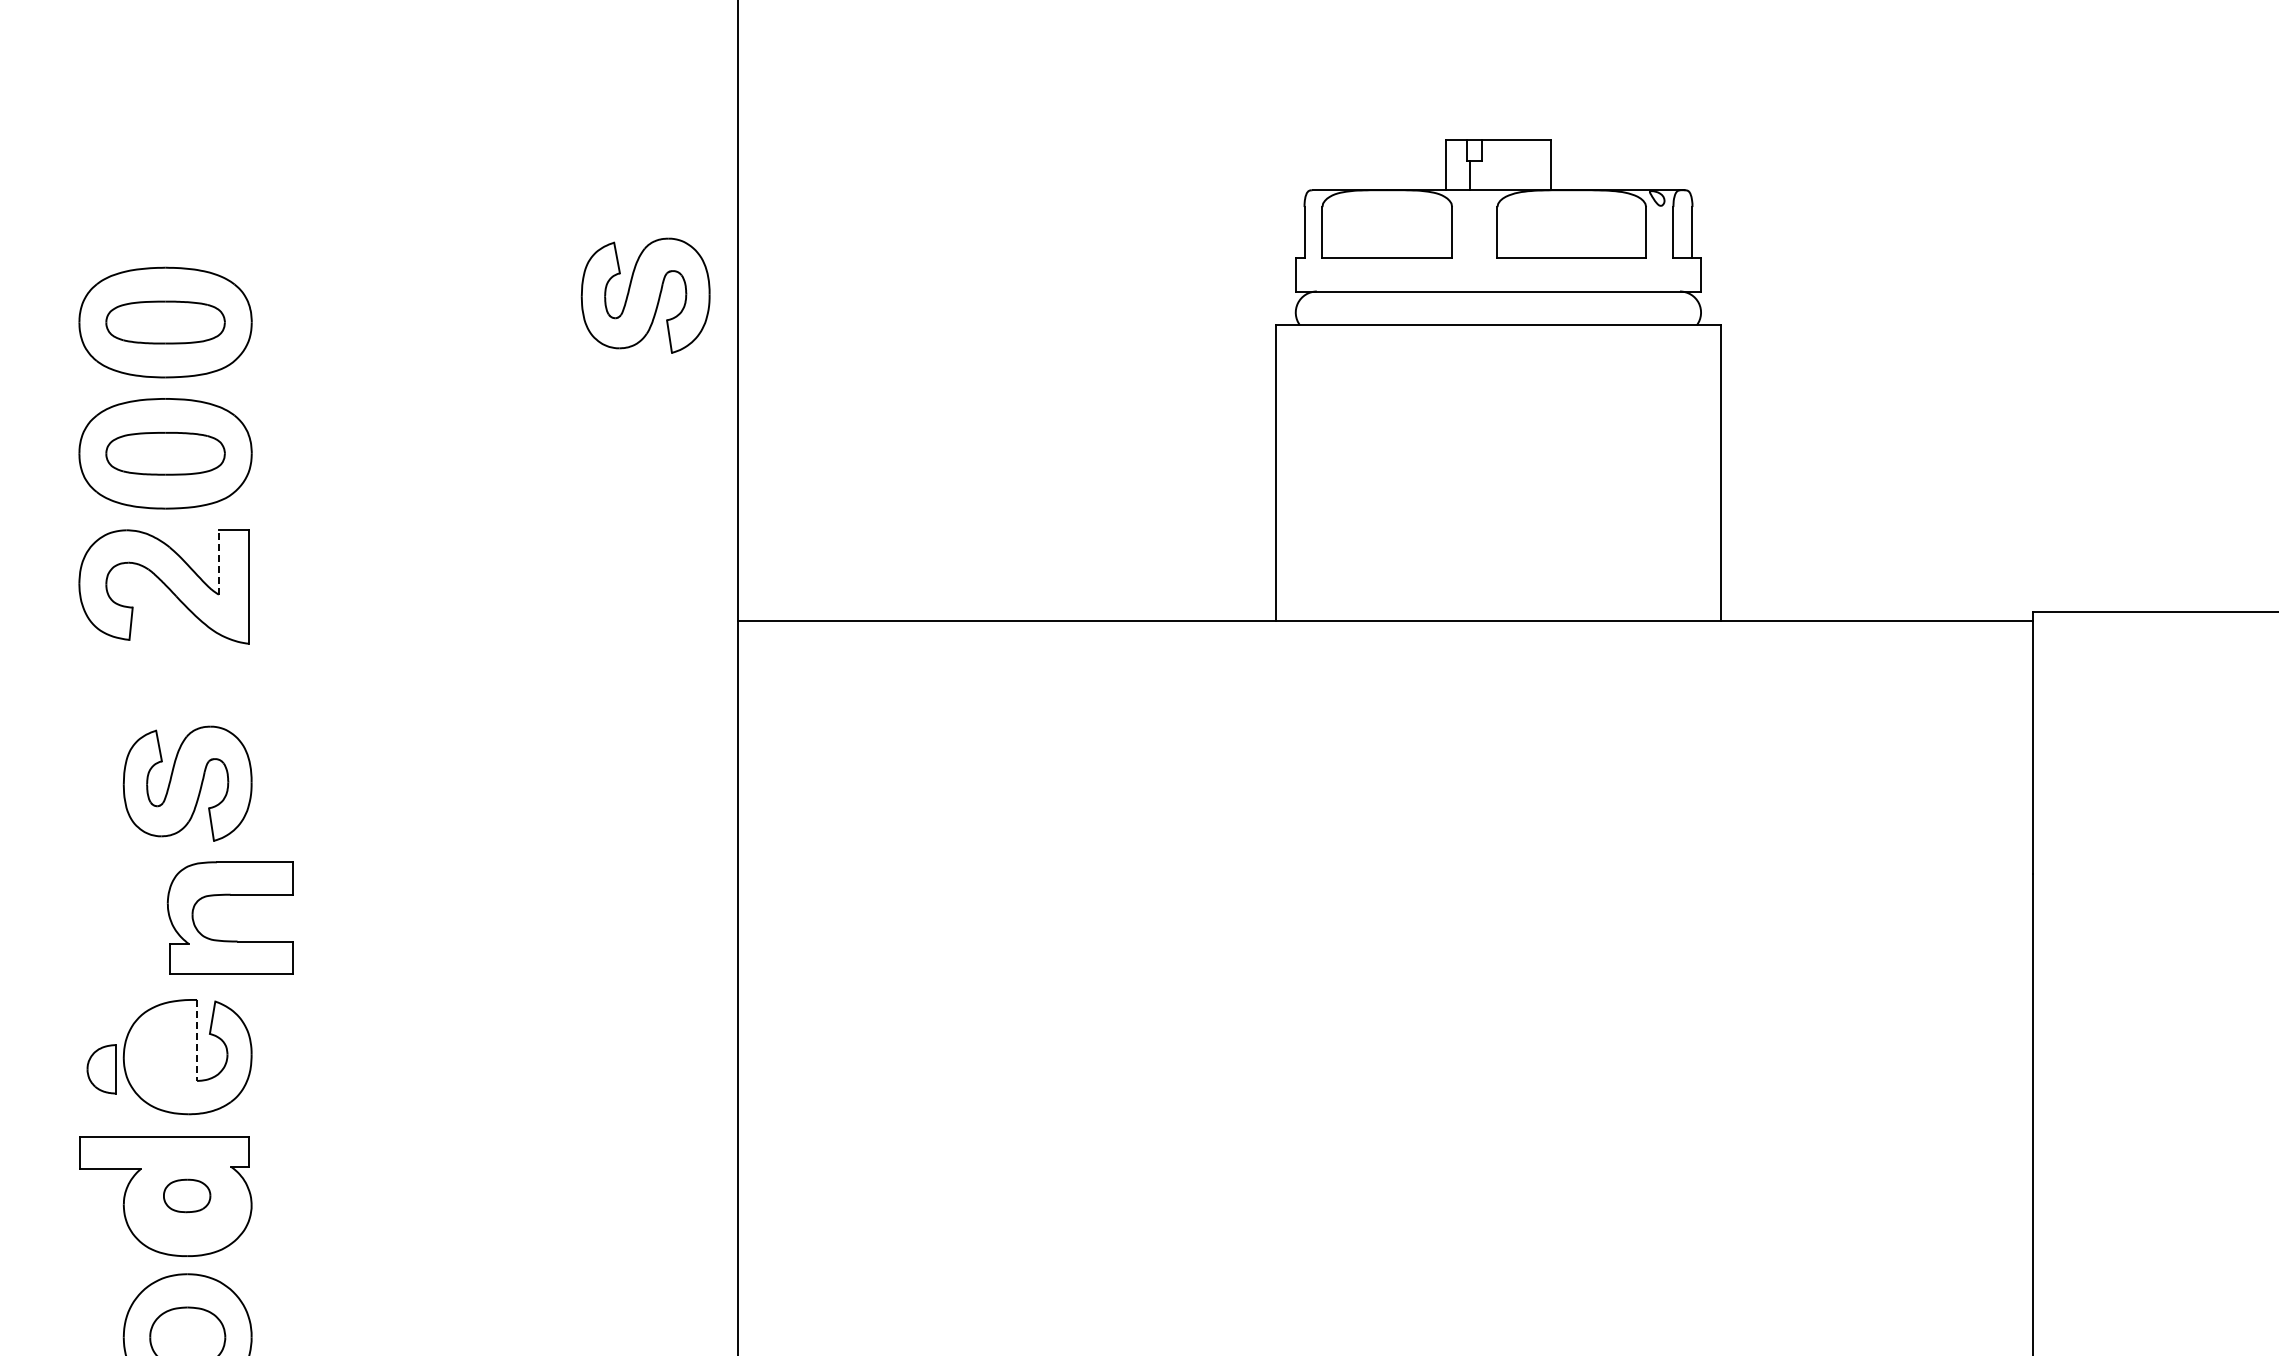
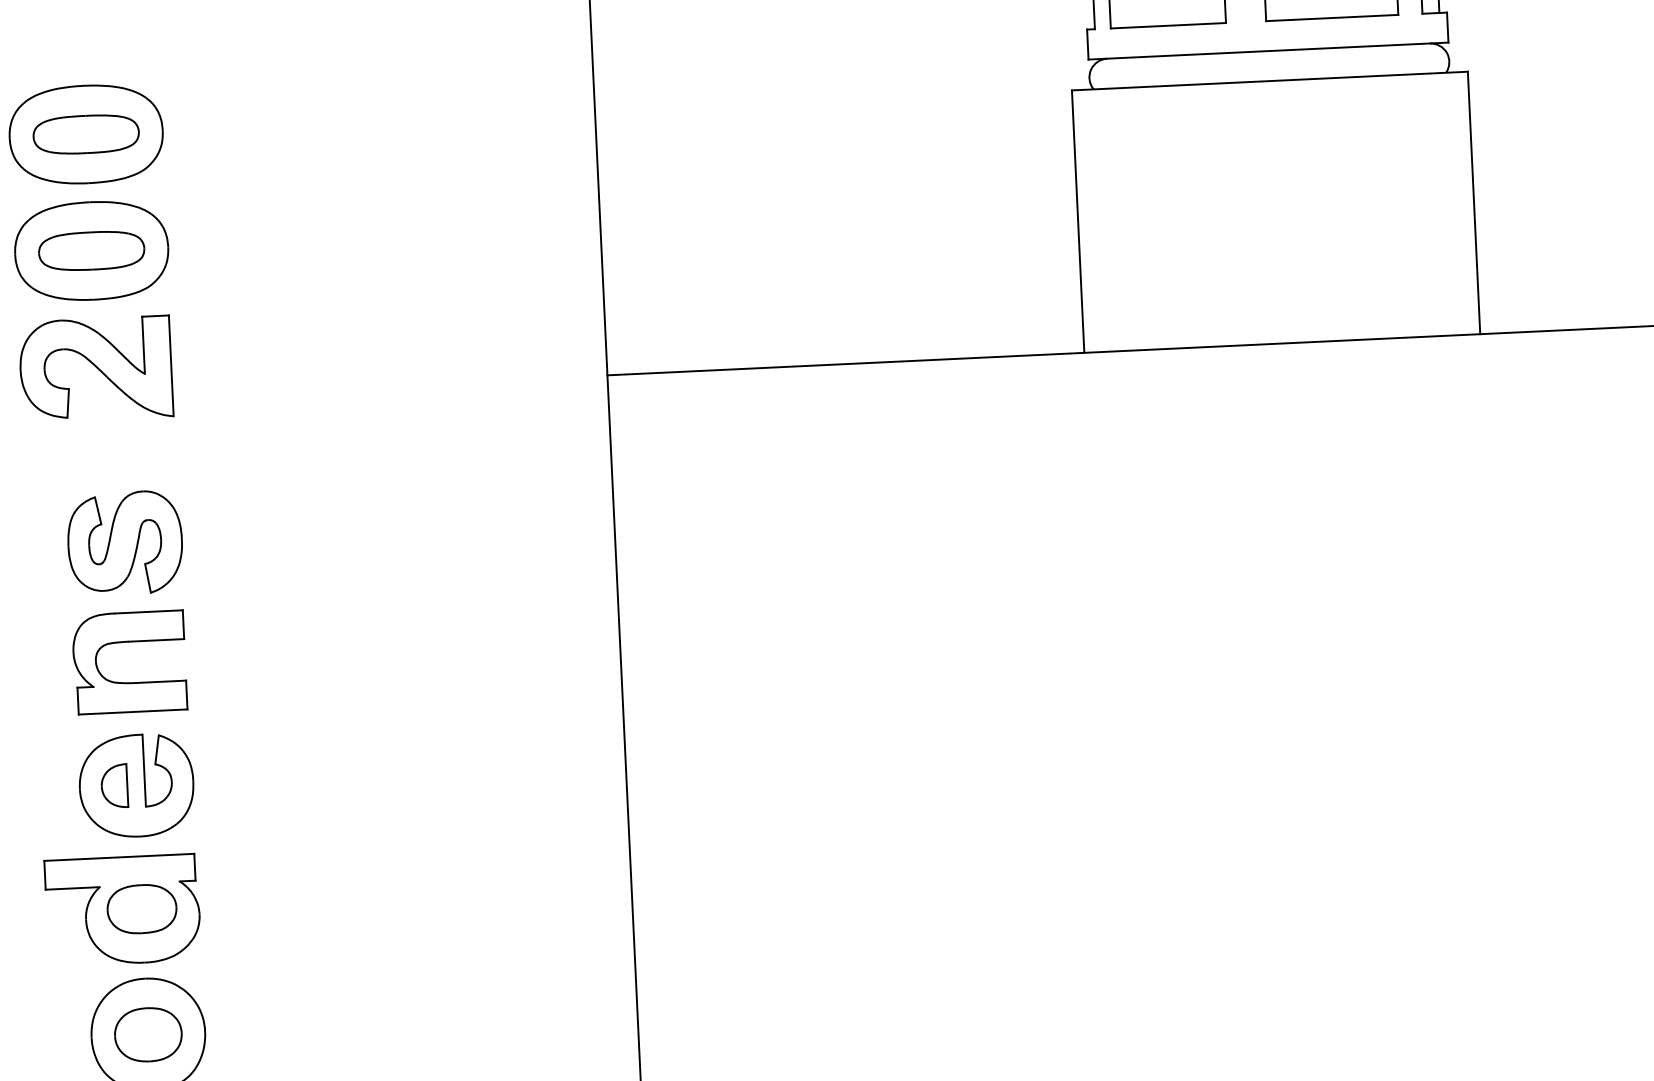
part: (645, 295) -> (511, 90), removed
line: (218, 561) -> (143, 344), dashed -> solid
part: (229, 895) -> (127, 642), moved
line: (197, 1040) -> (144, 770), dashed -> solid
part: (101, 1069) -> (114, 786), moved
part: (186, 1195) -> (141, 908), size x1.67

